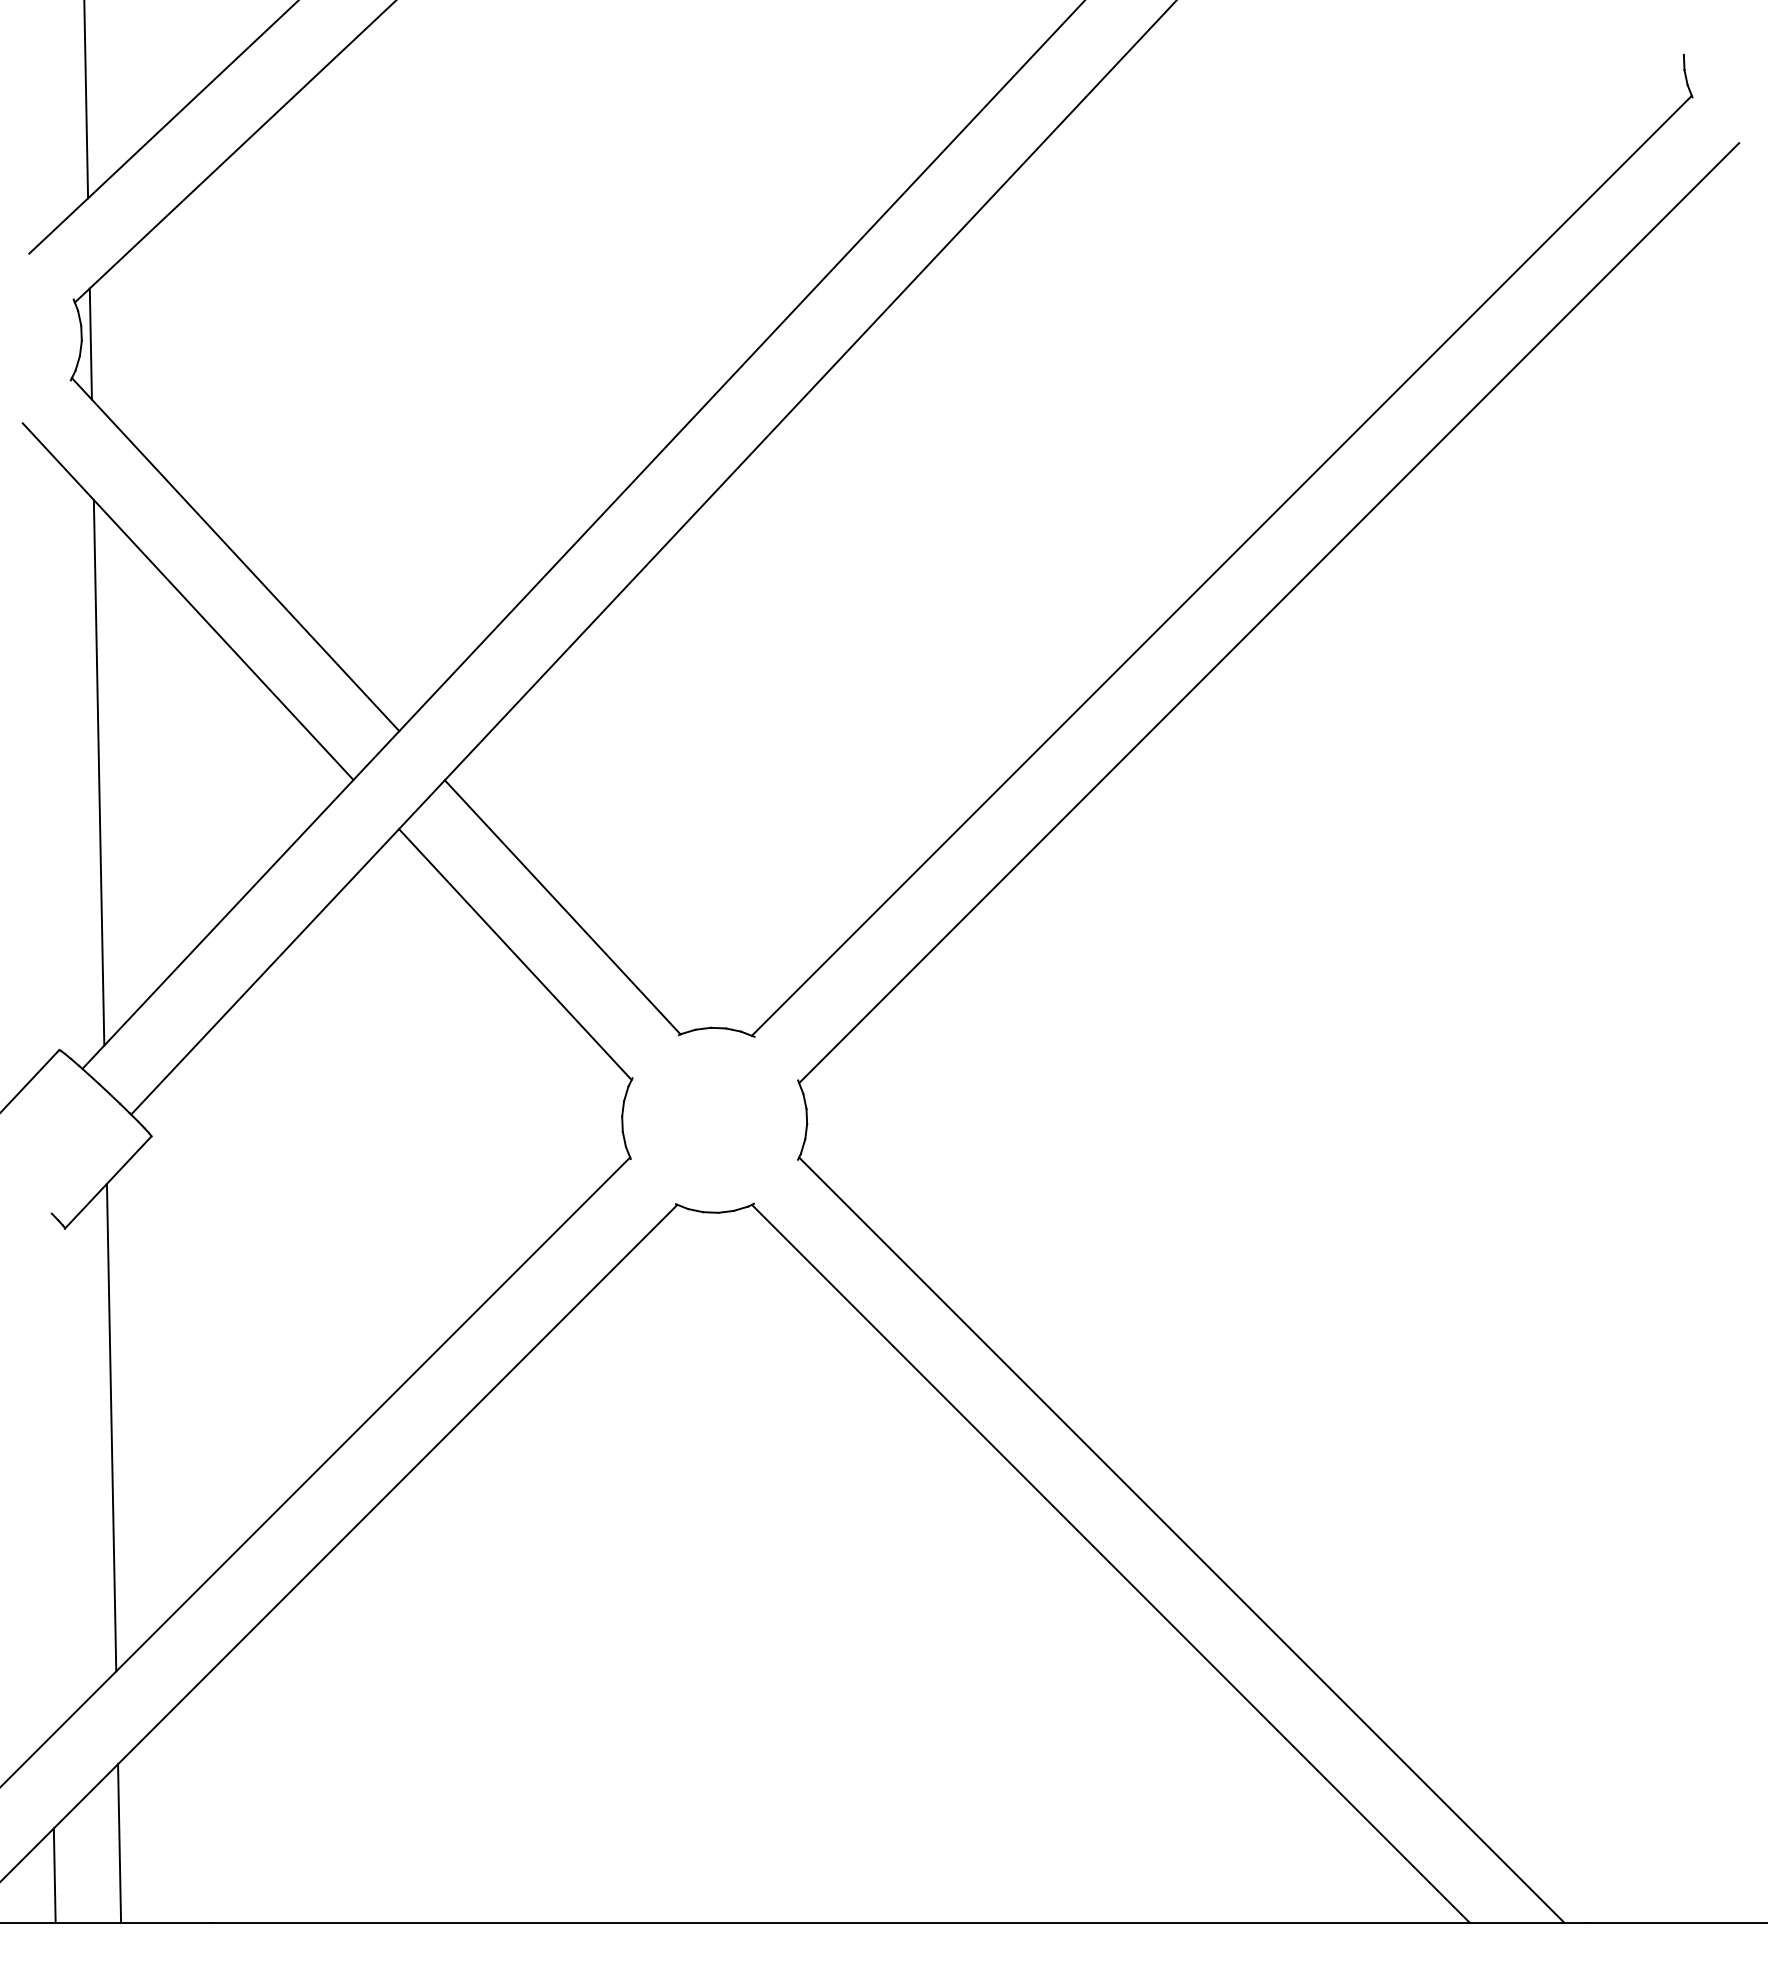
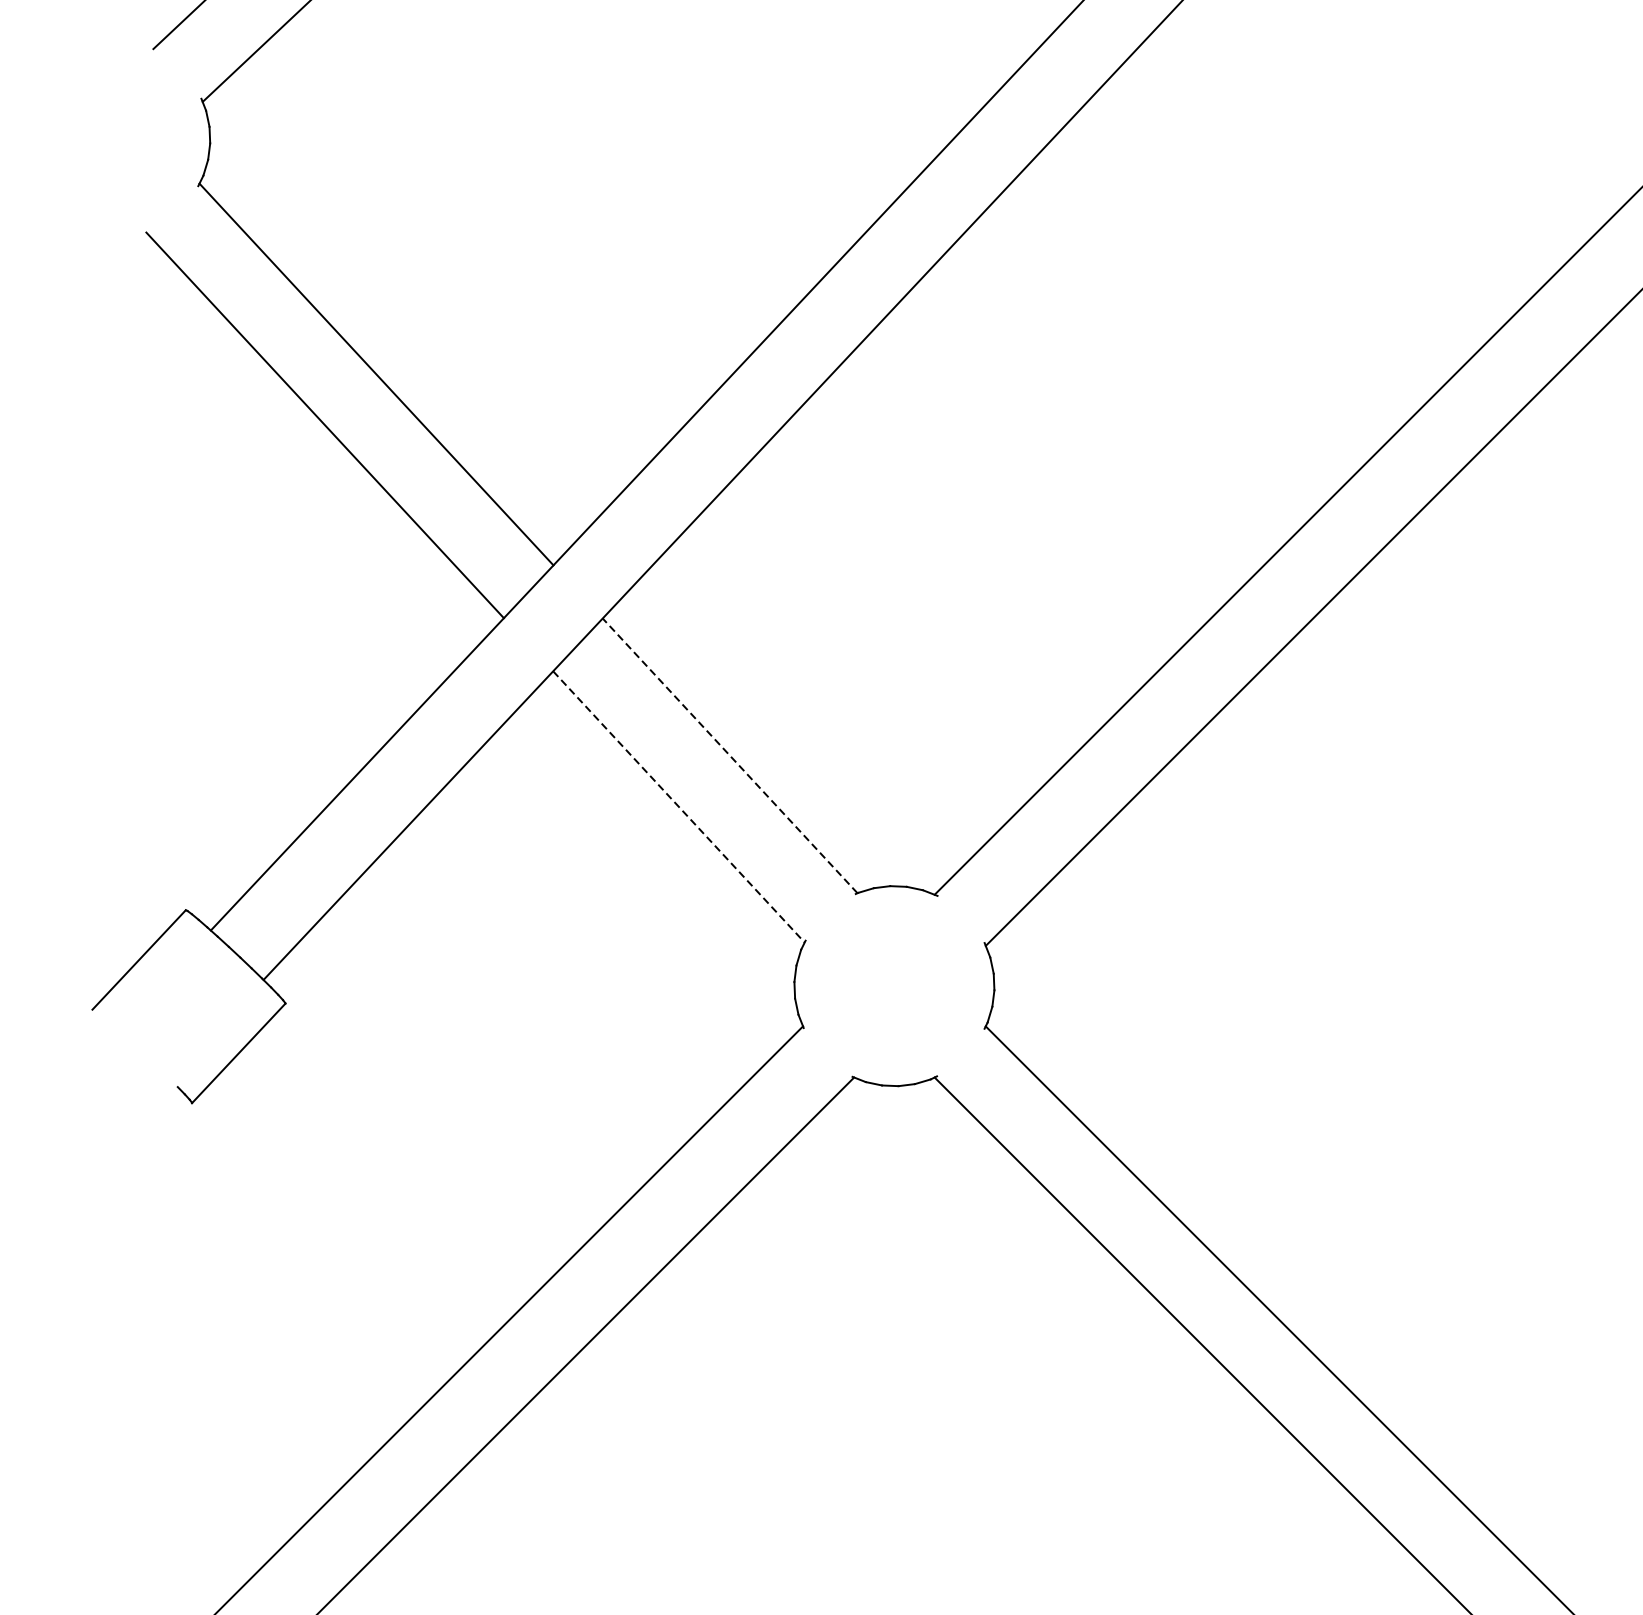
line: (90, 343) -> (219, 146), removed
line: (98, 772) -> (228, 610), removed
line: (562, 906) -> (729, 754), solid -> dashed
line: (515, 954) -> (679, 806), solid -> dashed
line: (111, 1427) -> (242, 1318), removed

